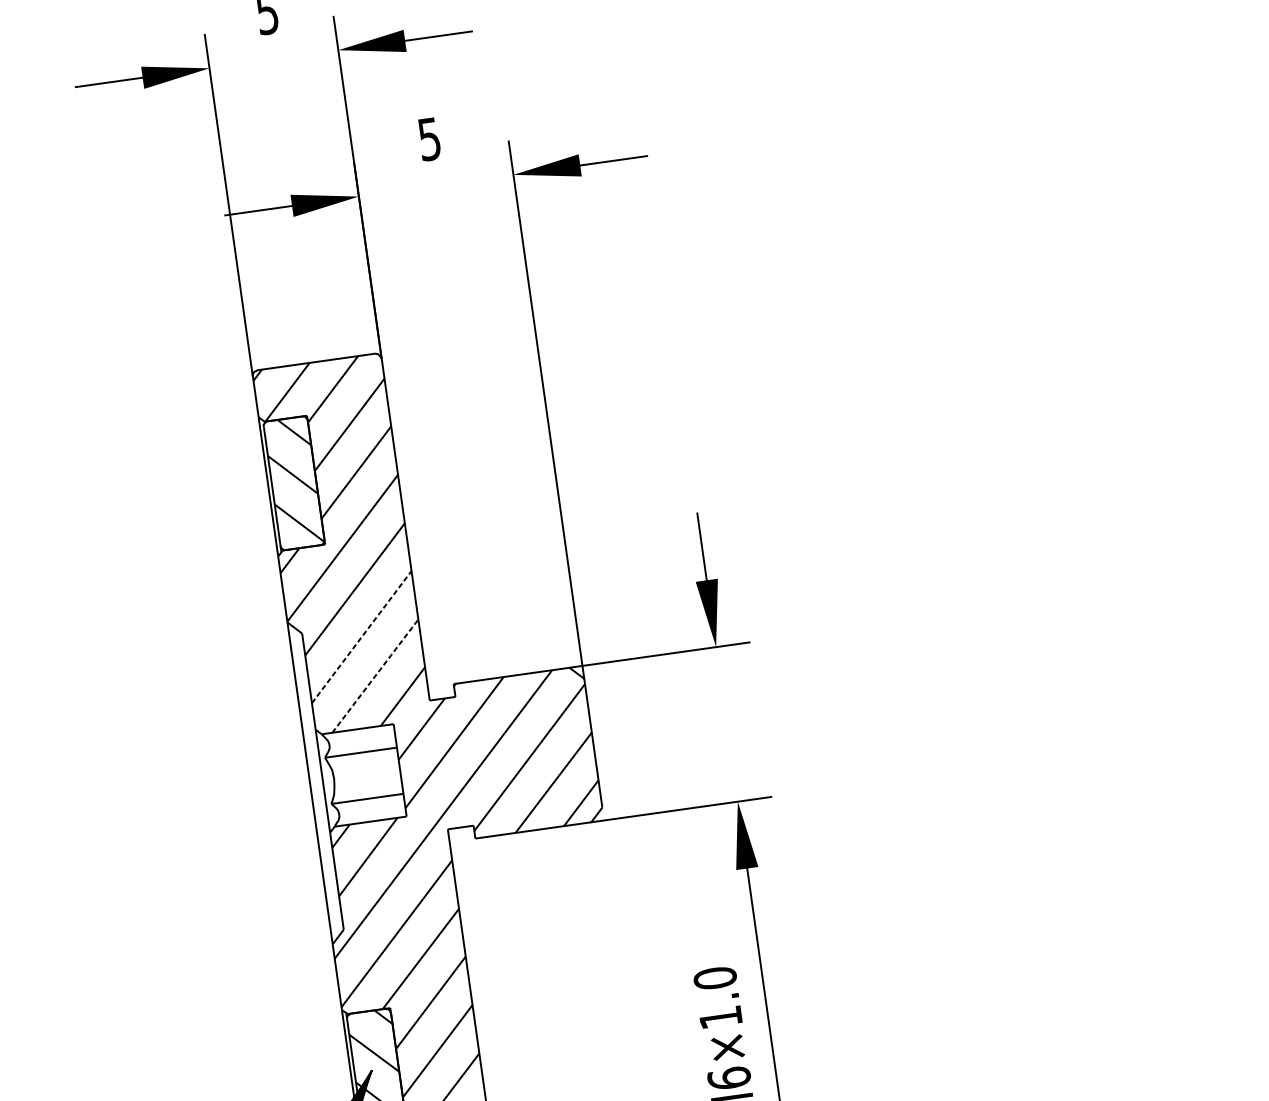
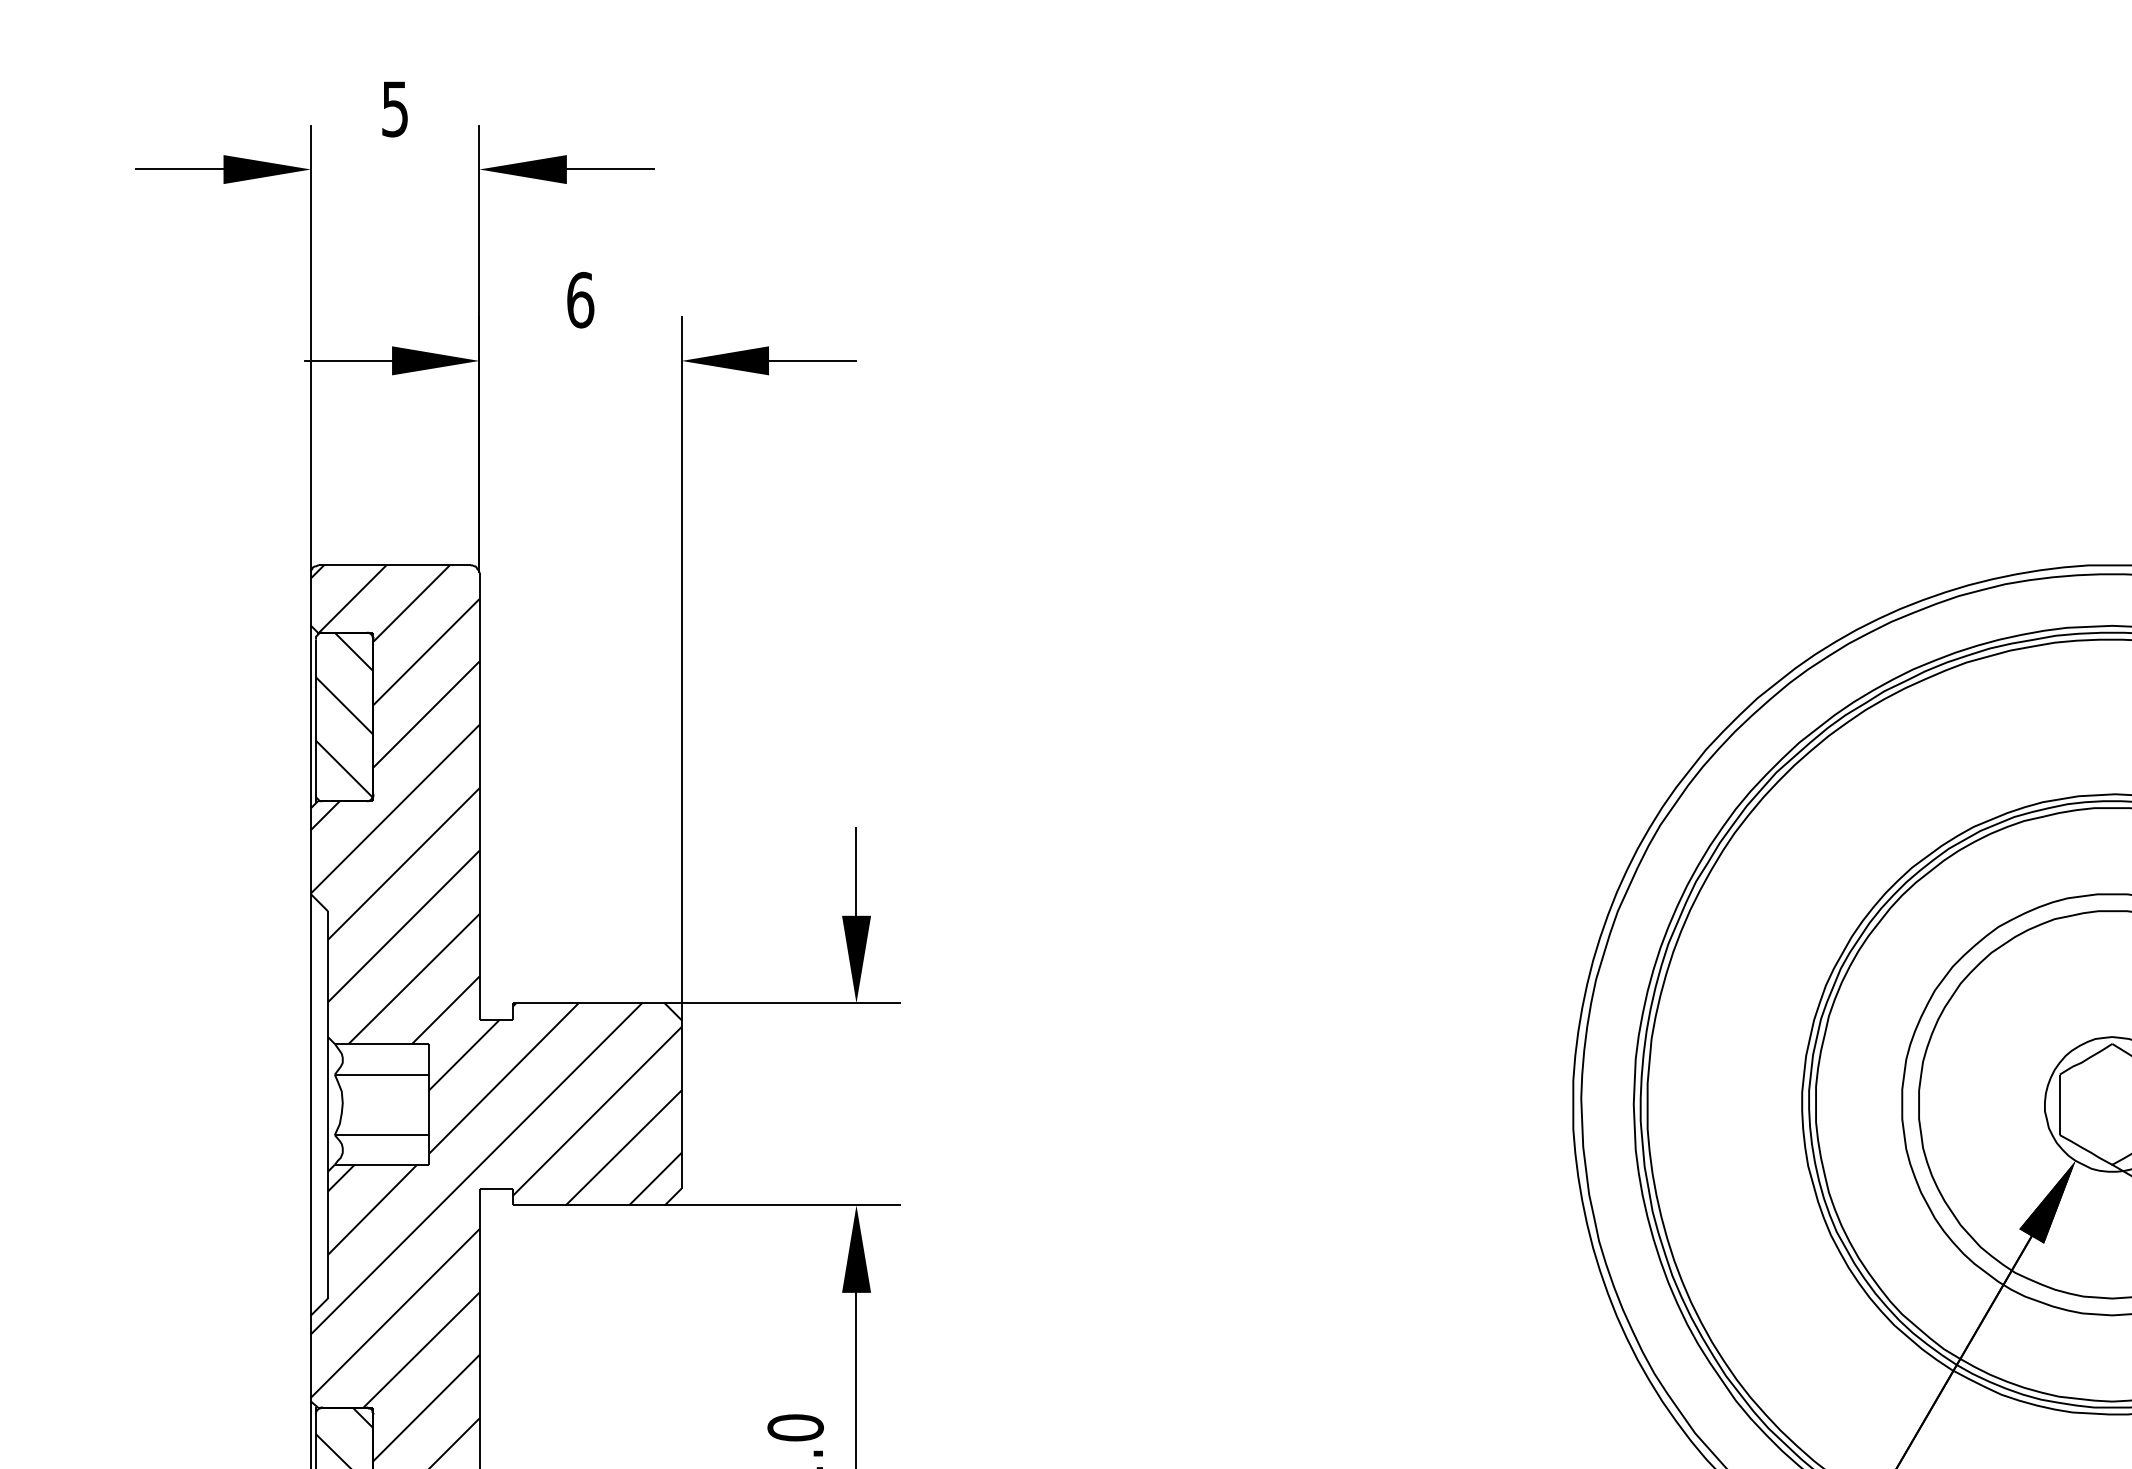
text: (429, 138) -> (580, 299), 5 -> 6
line: (362, 637) -> (404, 926), dashed -> solid
line: (375, 675) -> (414, 978), dashed -> solid

